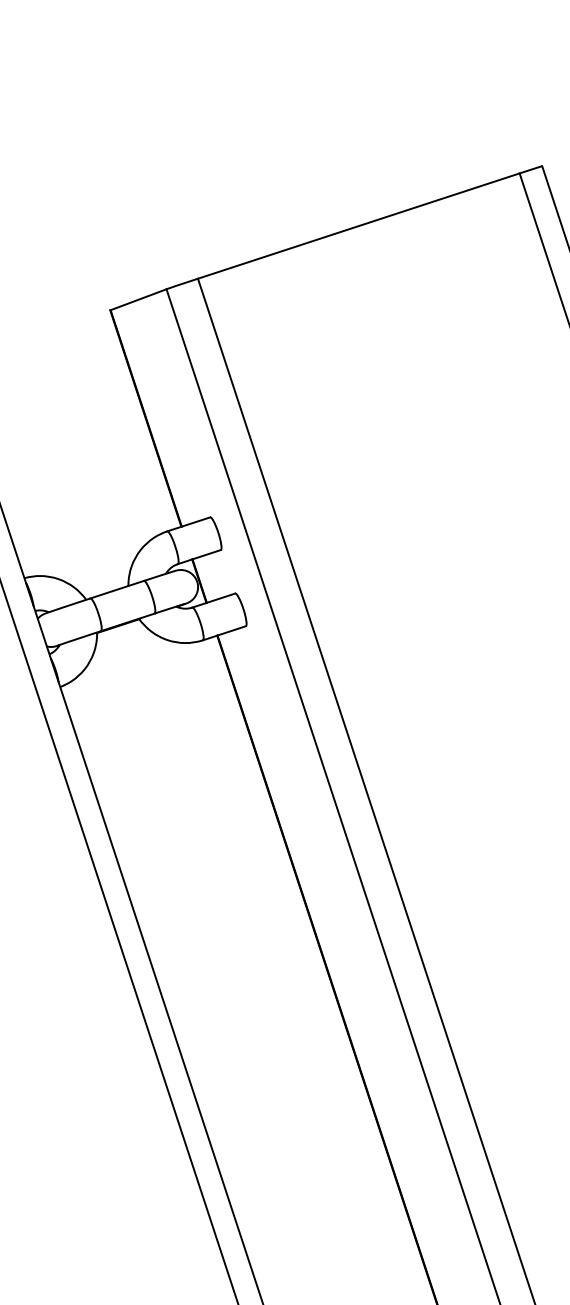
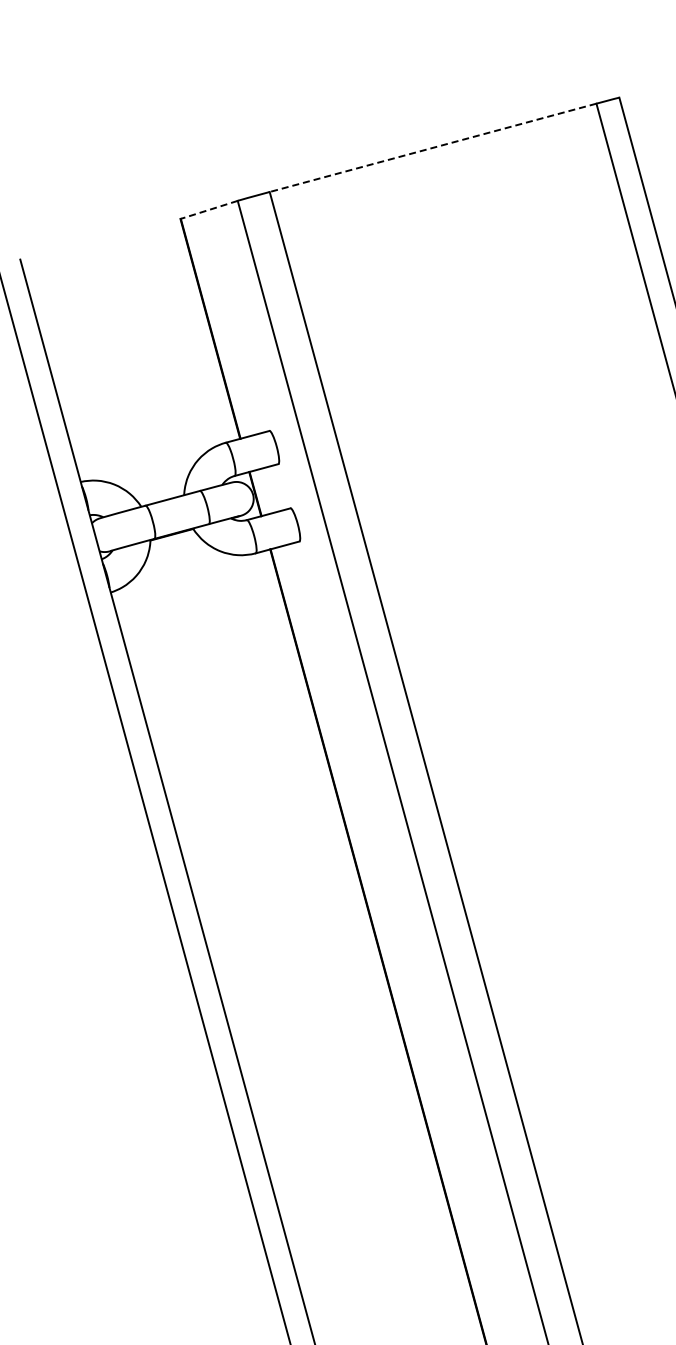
line: (358, 225) -> (432, 147), solid -> dashed
line: (138, 299) -> (209, 209), solid -> dashed

